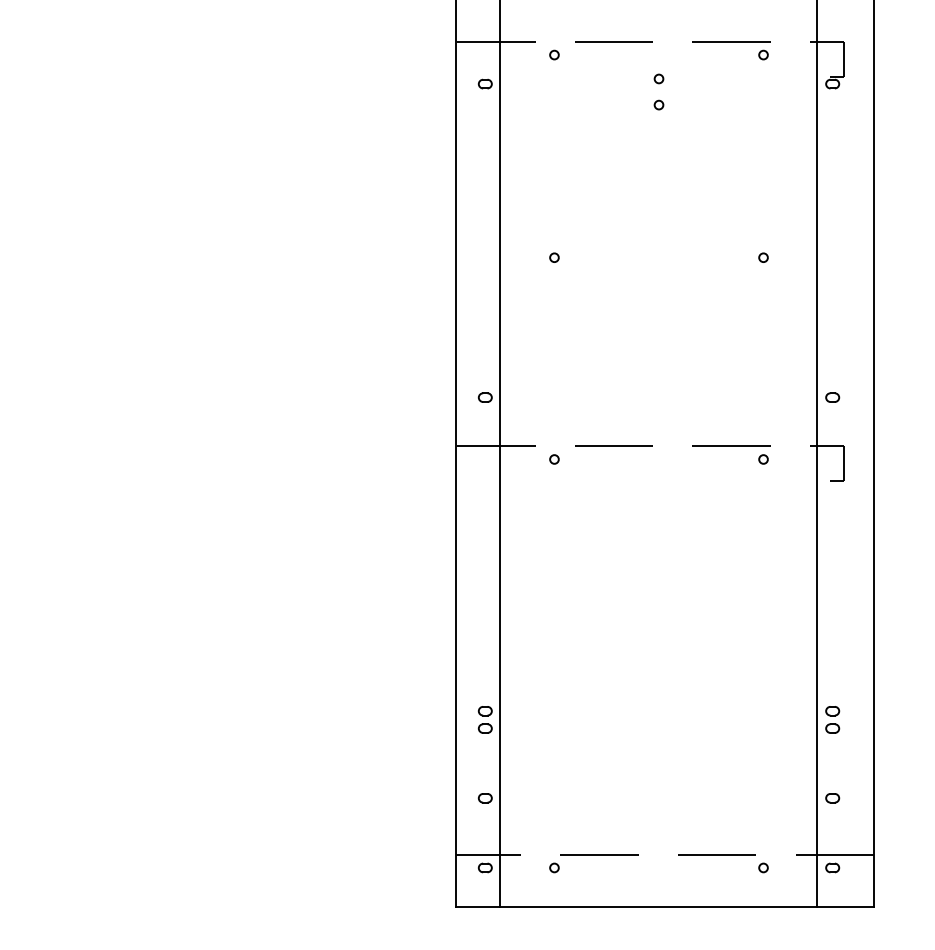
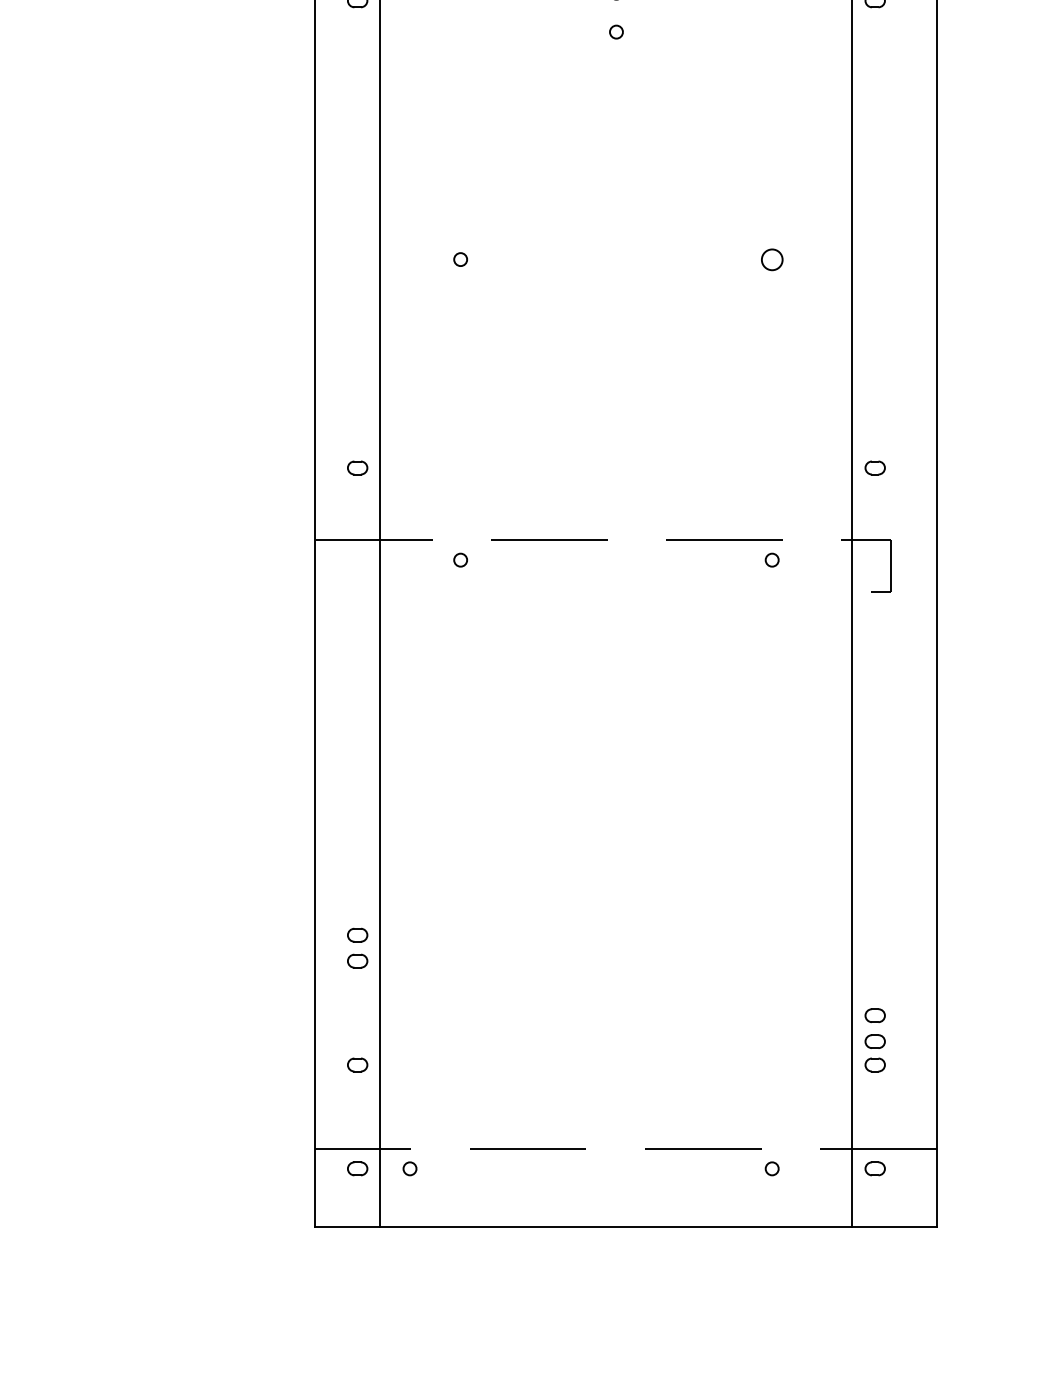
circle: (763, 257) -> (772, 259), size x1.6
part: (832, 719) -> (874, 1028), moved
circle: (554, 867) -> (410, 1168), moved

